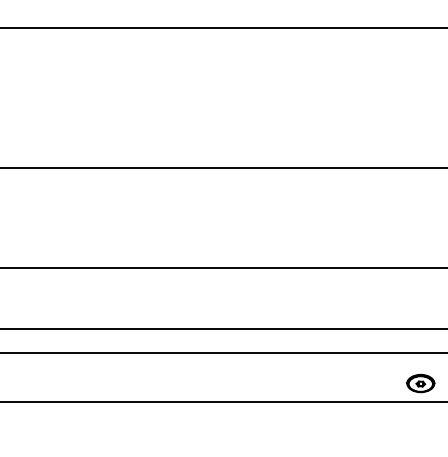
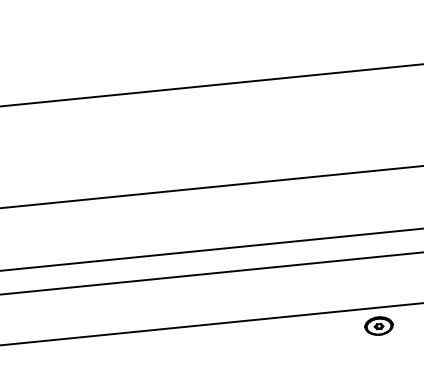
part: (420, 383) -> (378, 326), moved

